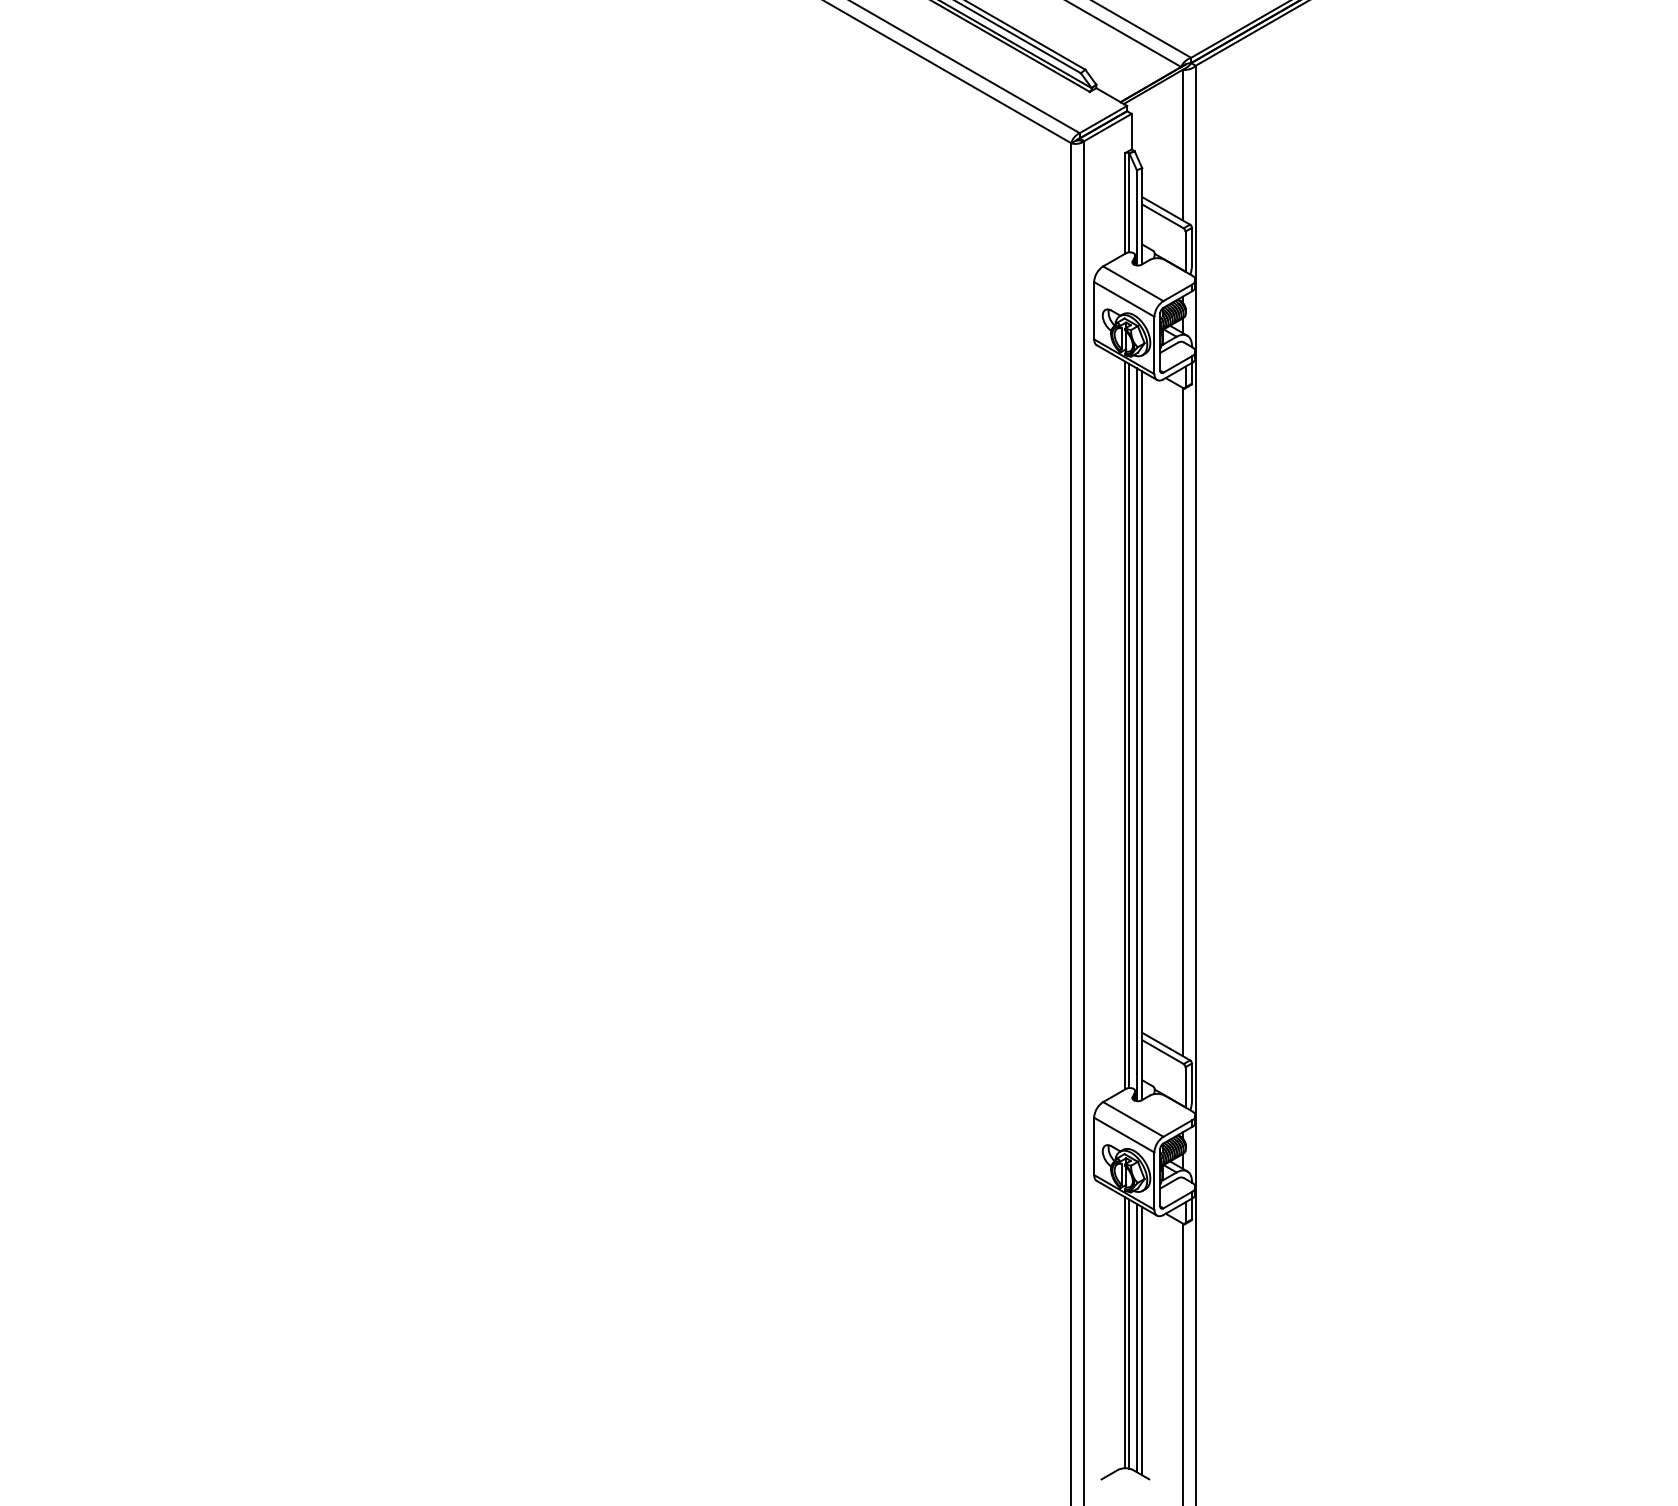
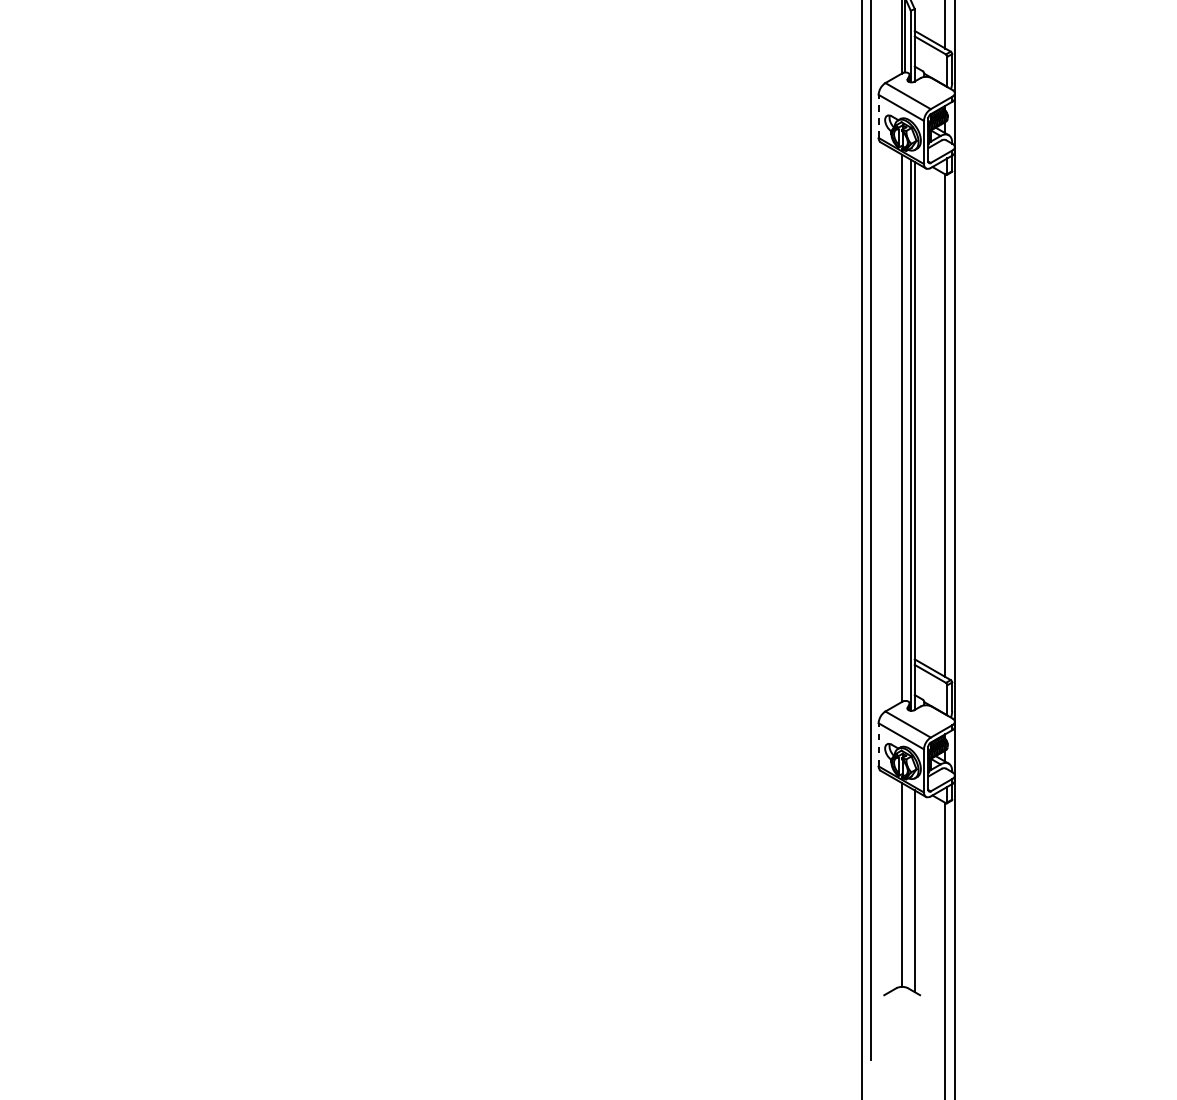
line: (1094, 310) -> (878, 116), solid -> dashed
line: (1129, 726) -> (905, 429), removed
line: (1094, 1146) -> (878, 744), solid -> dashed
line: (1129, 1333) -> (905, 885), removed
line: (1136, 1338) -> (910, 889), removed

